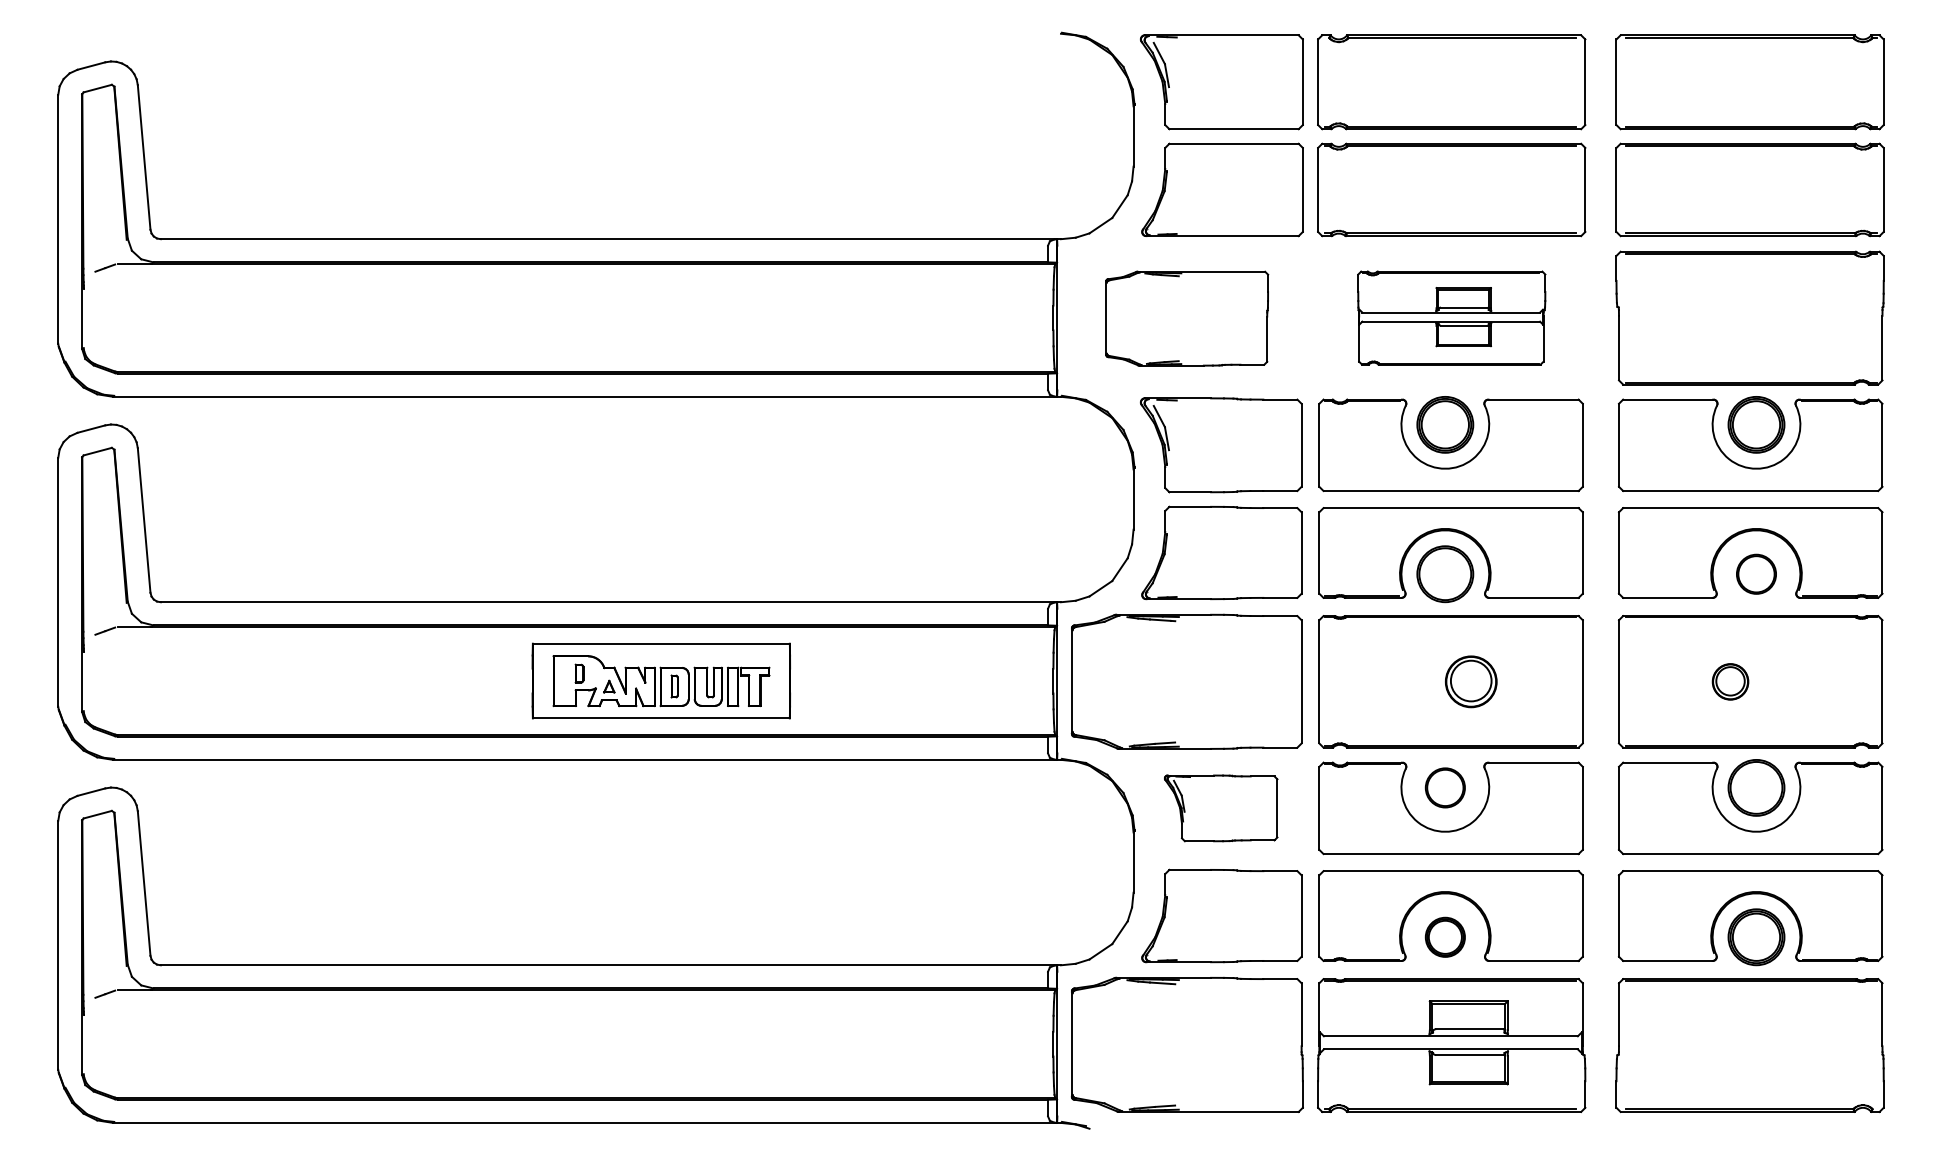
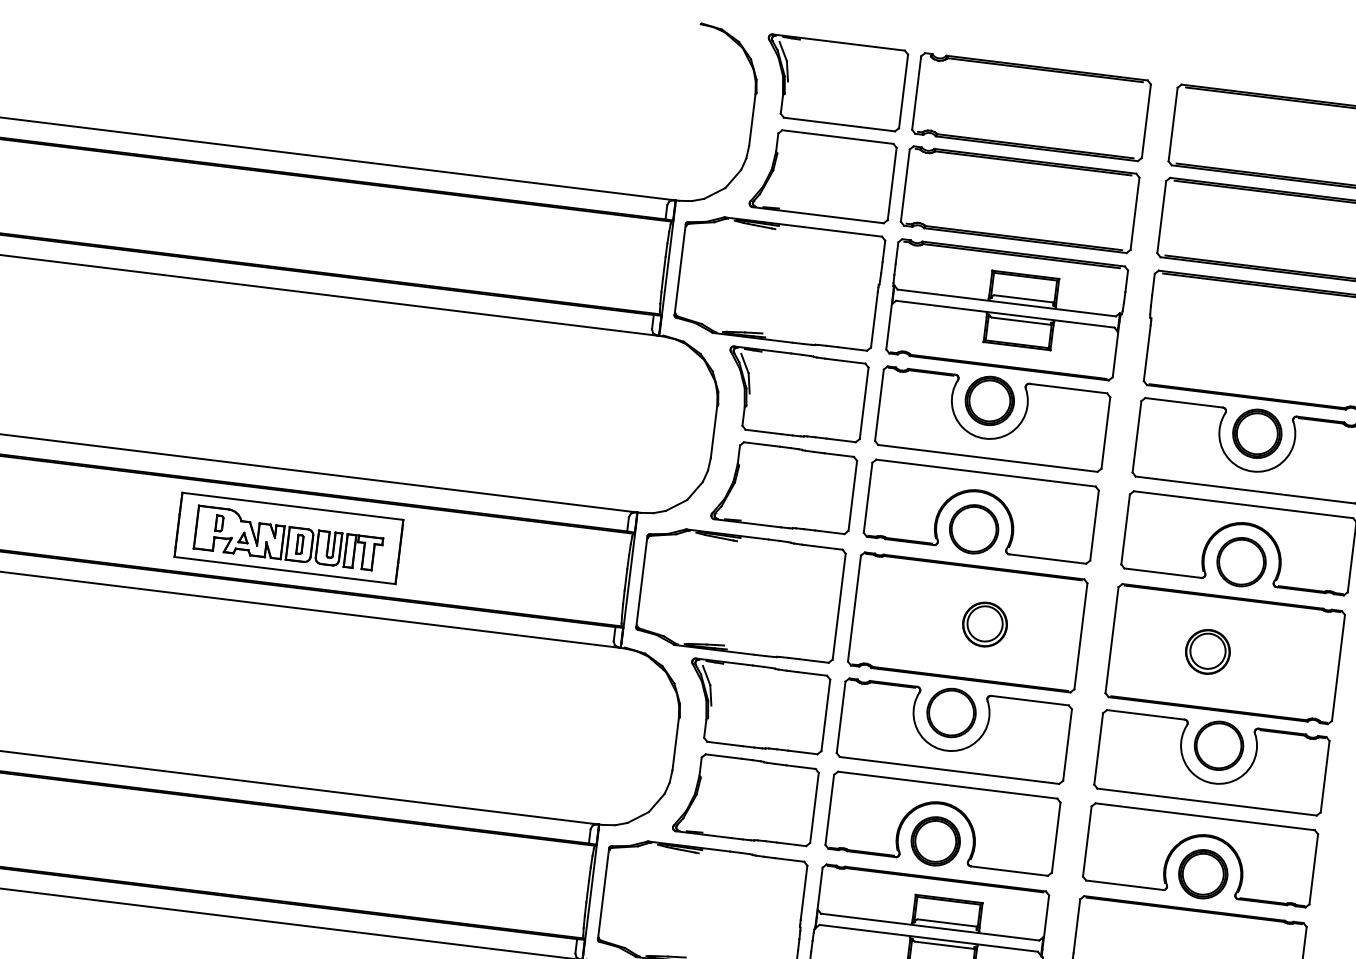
part: (1451, 317) -> (1006, 309), size x1.43
part: (1186, 318) -> (778, 282), size x1.43
part: (1756, 574) -> (1241, 562), size x1.43
part: (1730, 681) -> (1207, 651), size x1.43
part: (1445, 787) -> (951, 712), size x1.43
part: (1220, 808) -> (756, 706), size x1.43
part: (1445, 937) -> (935, 841), size x1.43

